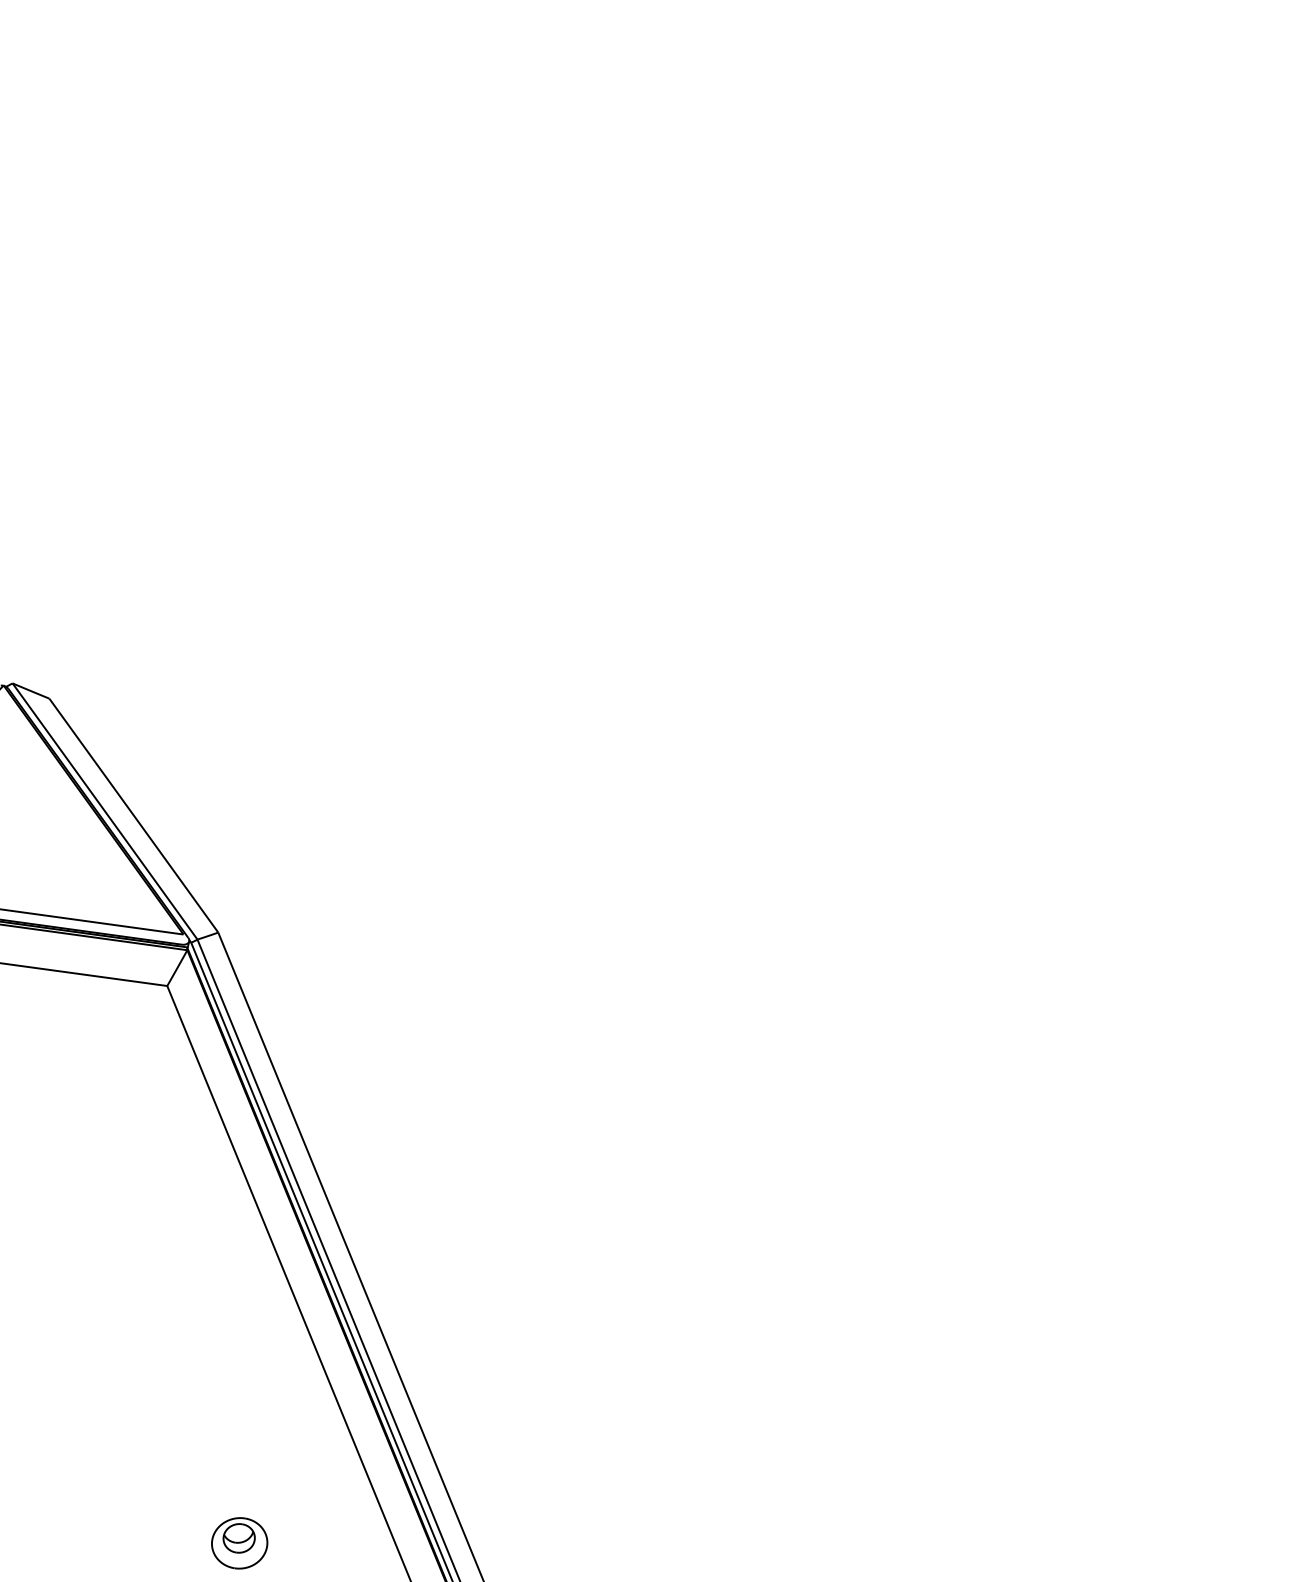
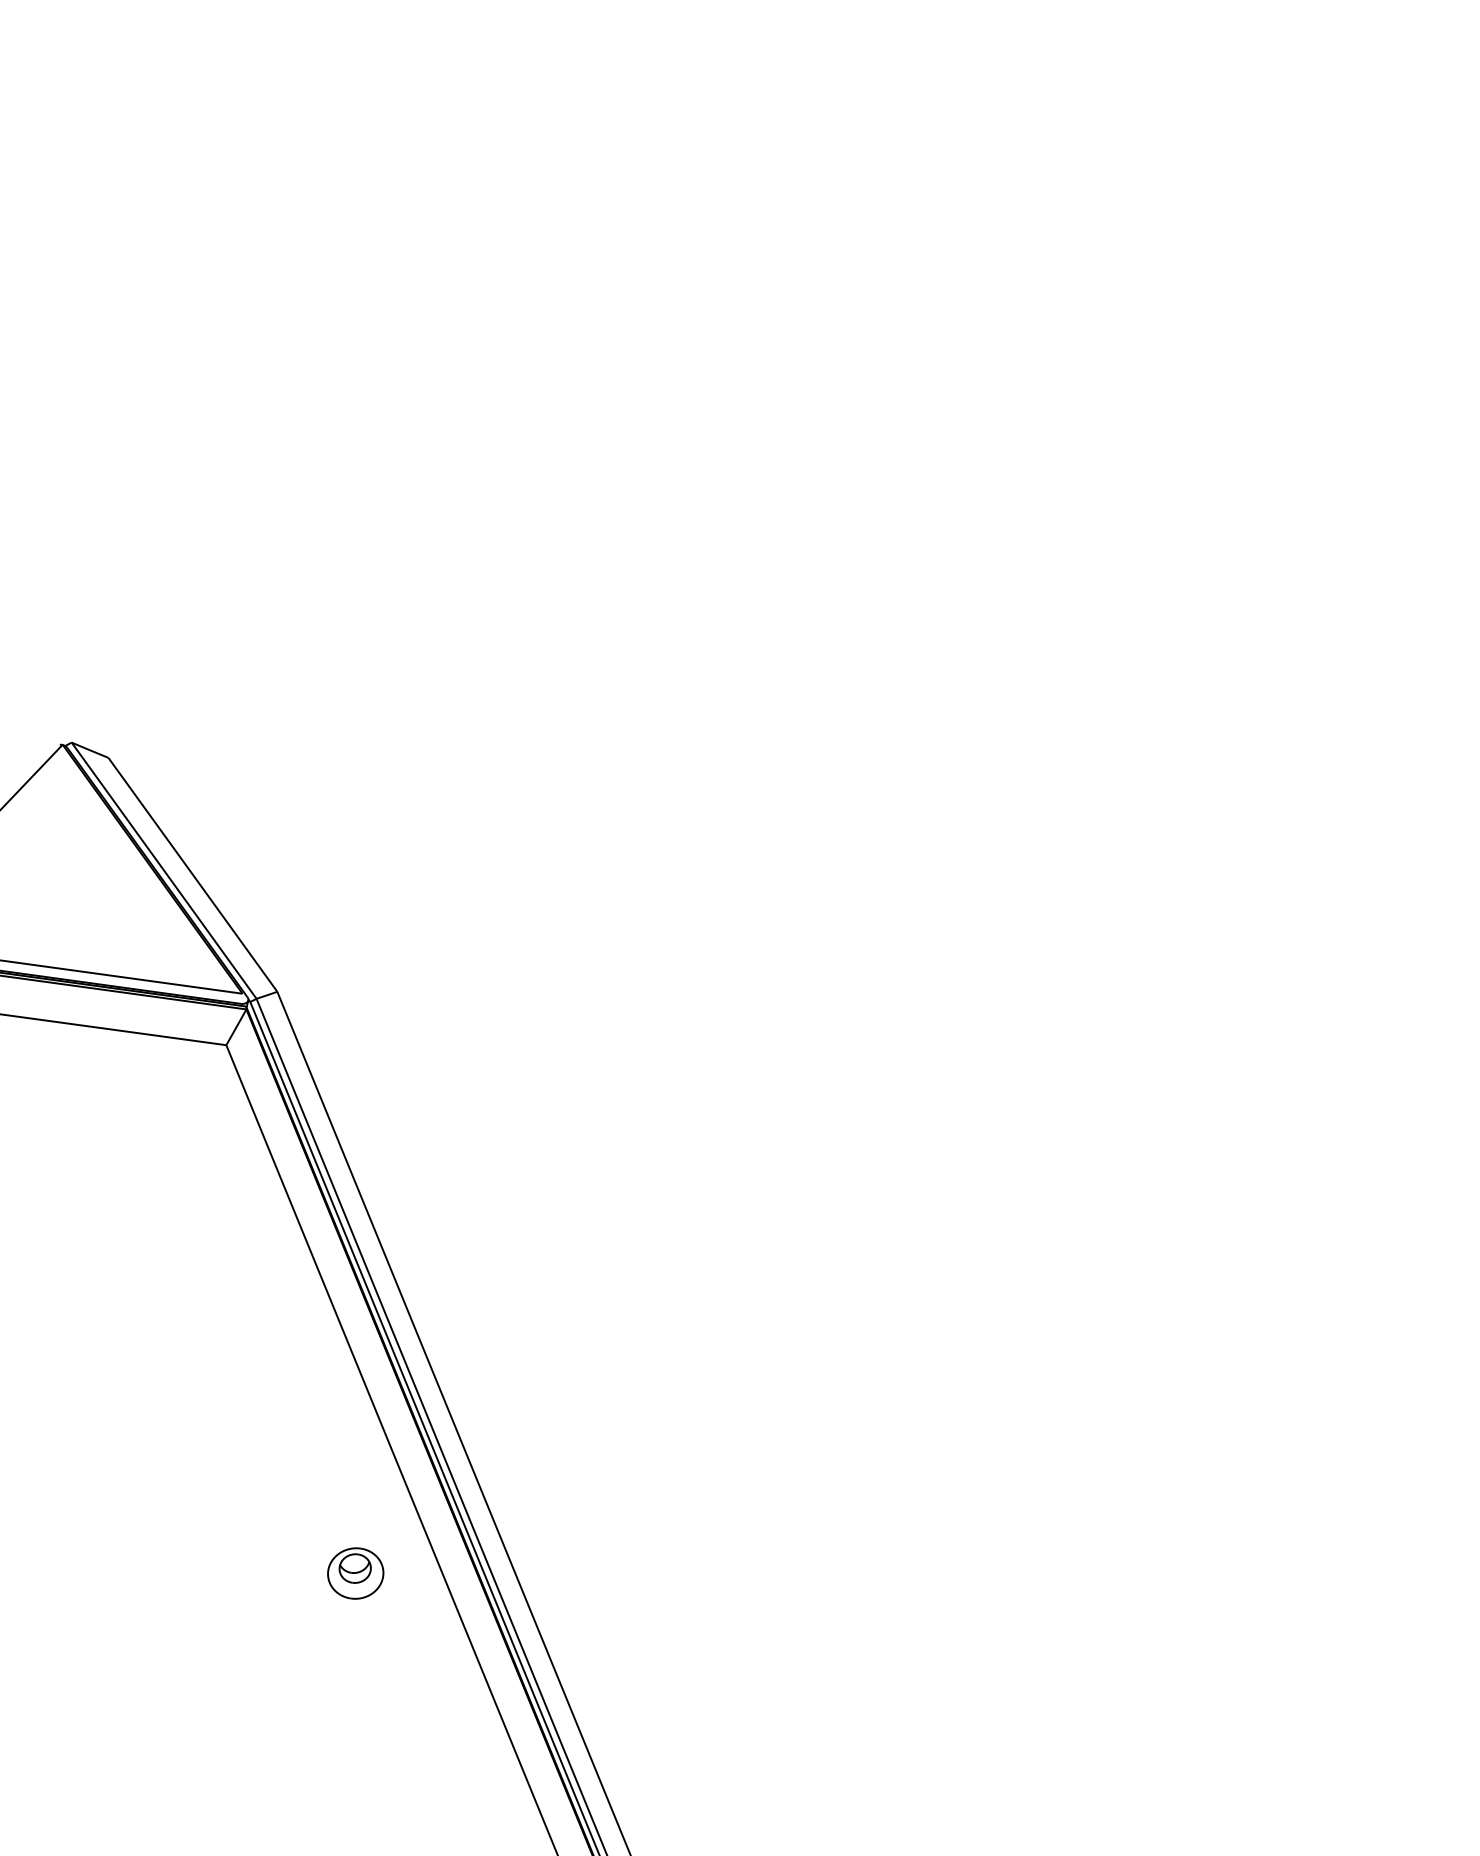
part: (239, 1543) -> (355, 1573), moved

